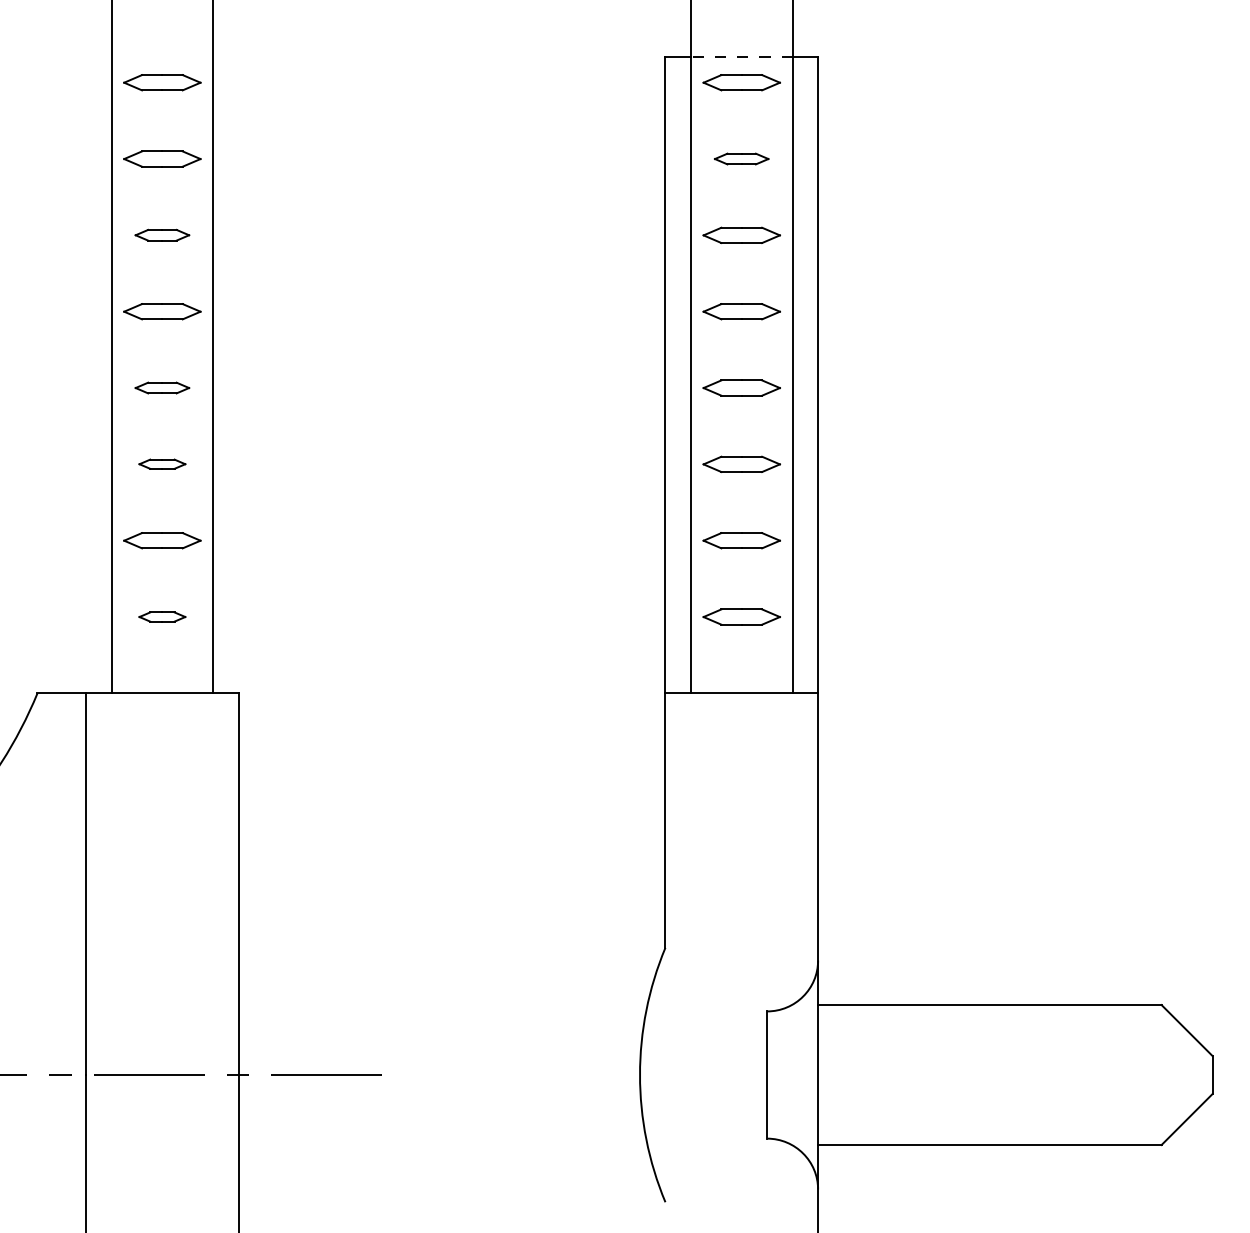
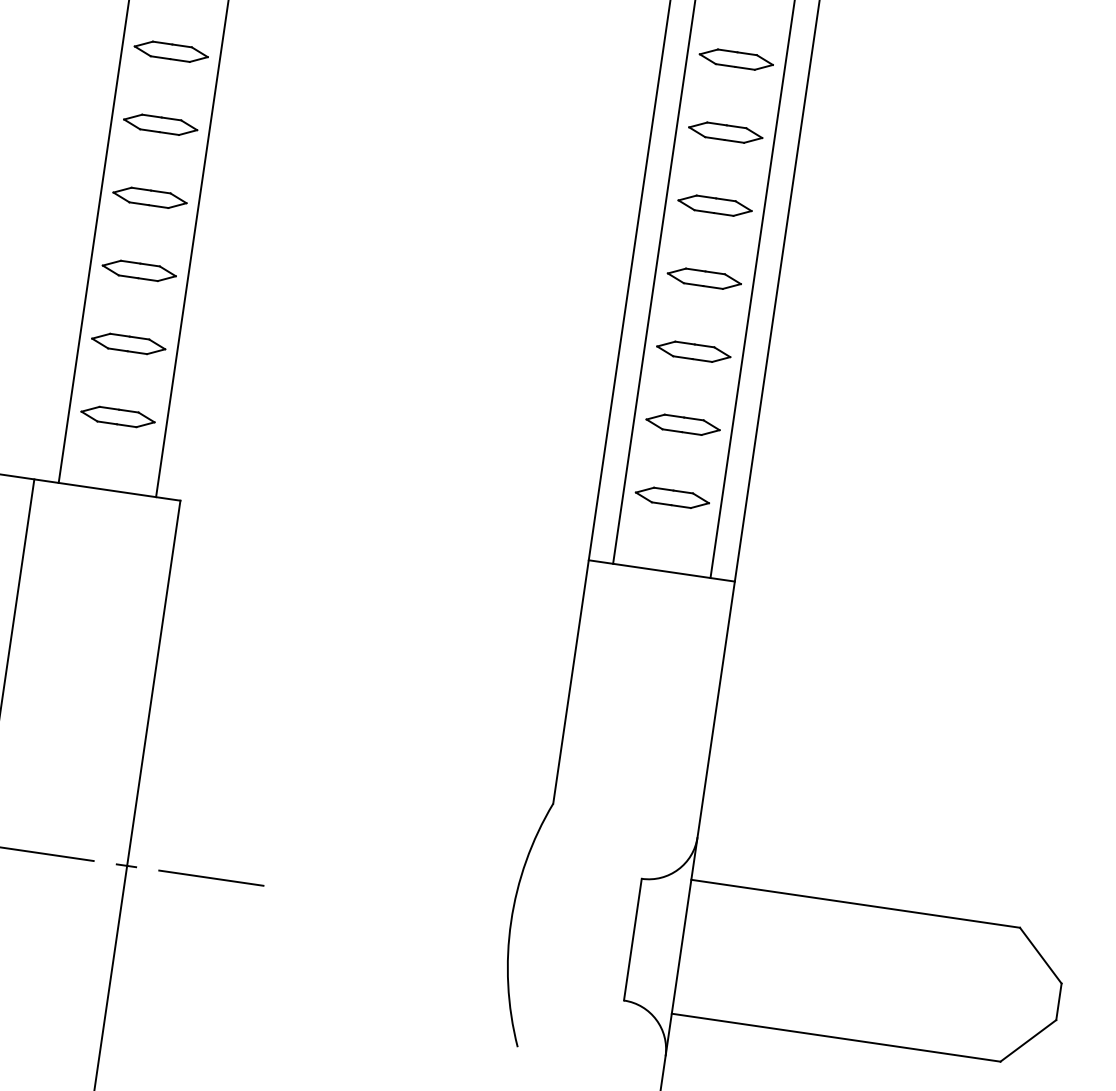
part: (741, 158) -> (736, 59), size x1.43
part: (162, 234) -> (171, 50), size x1.43
part: (162, 387) -> (150, 197), size x1.43
part: (162, 463) -> (139, 270), size x1.67
part: (162, 616) -> (118, 416), size x1.67

